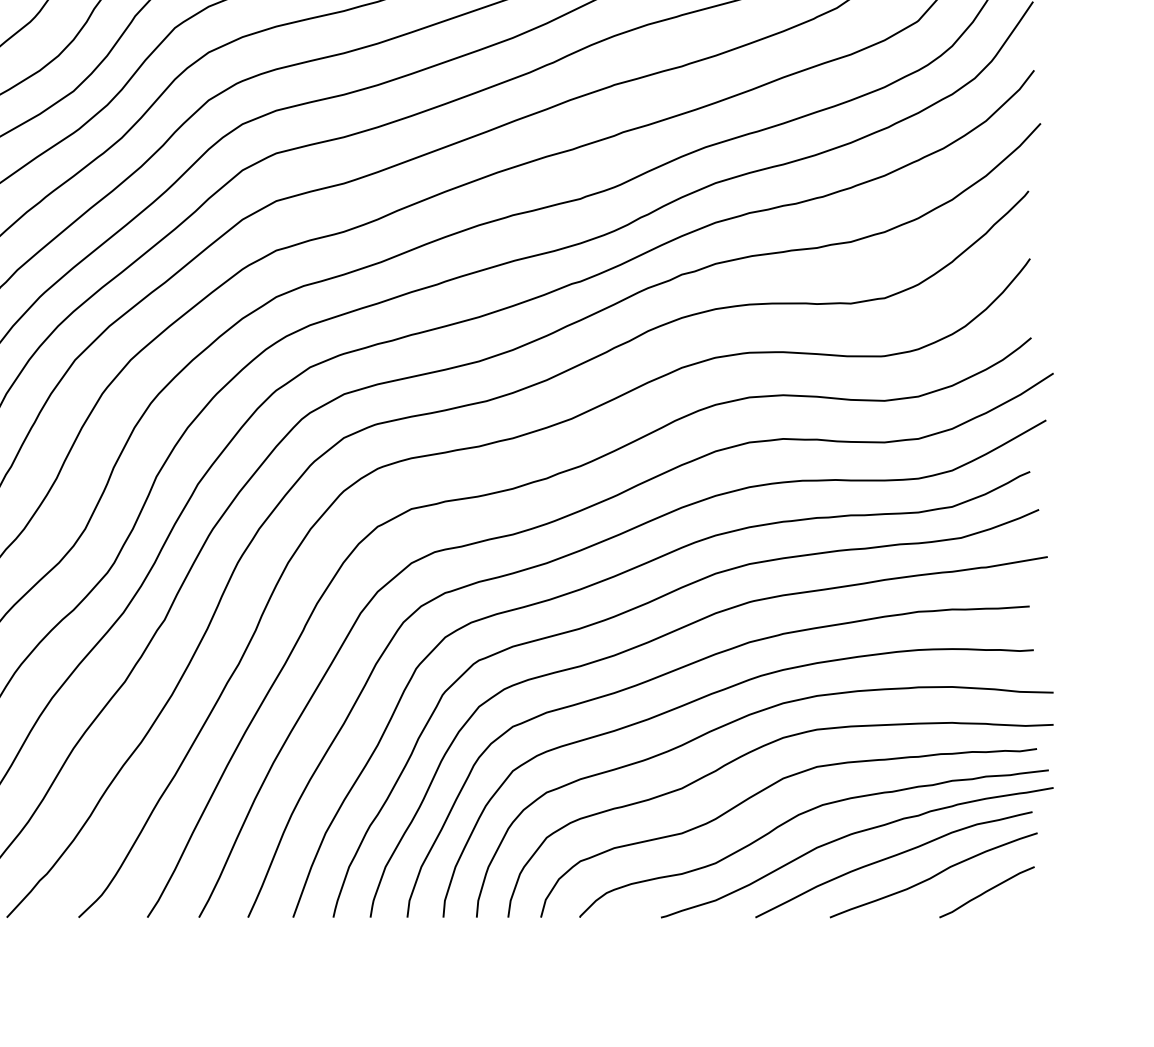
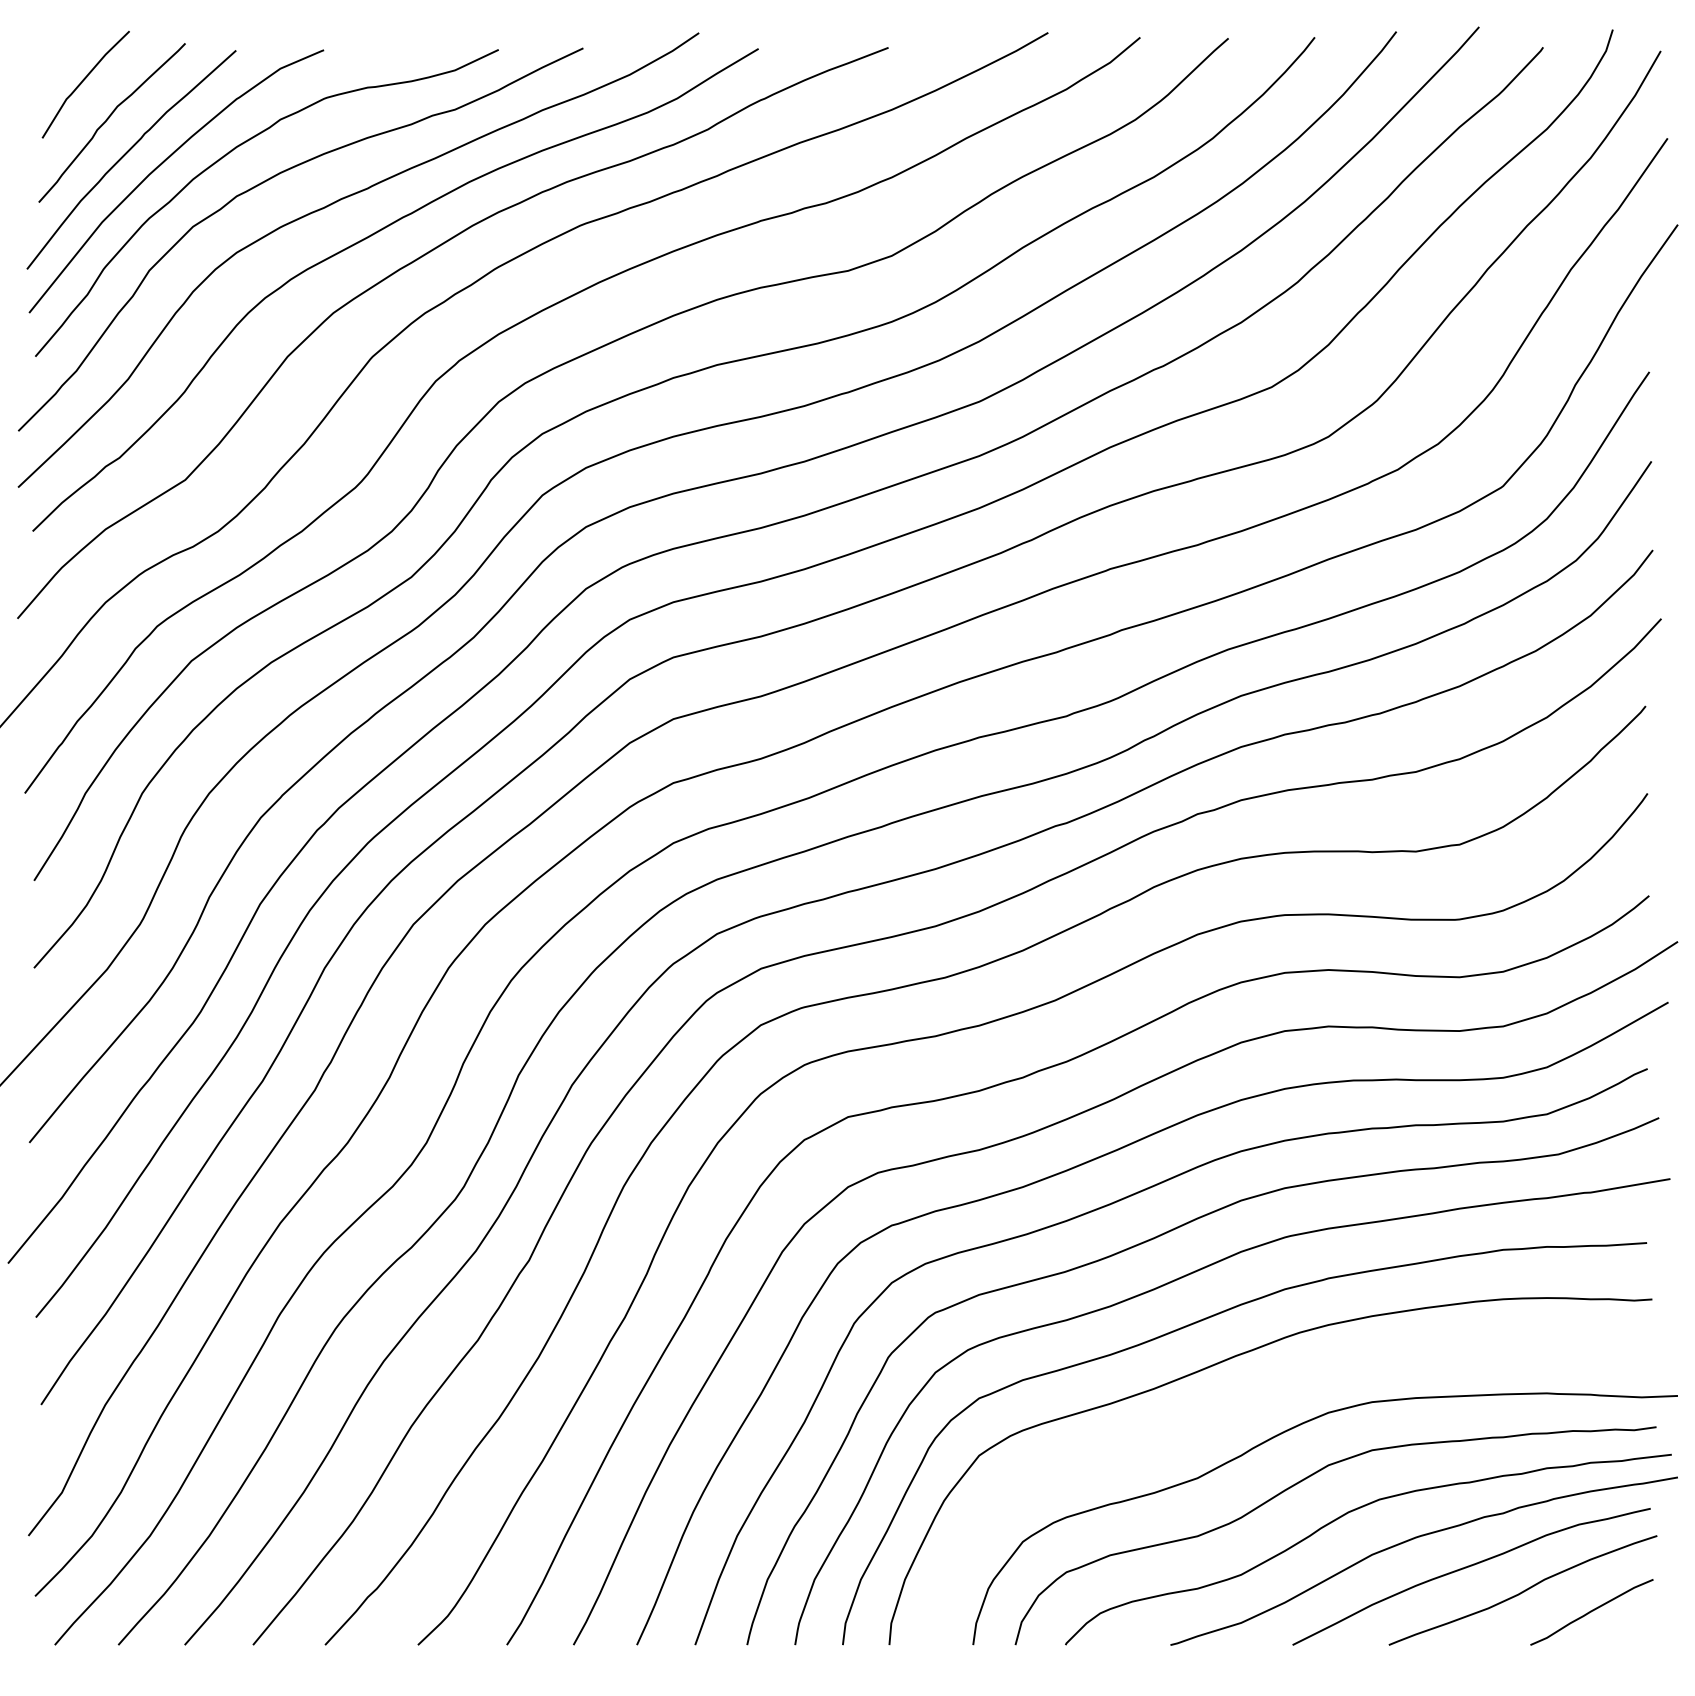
curve: (732, 722) -> (1263, 1393), removed

